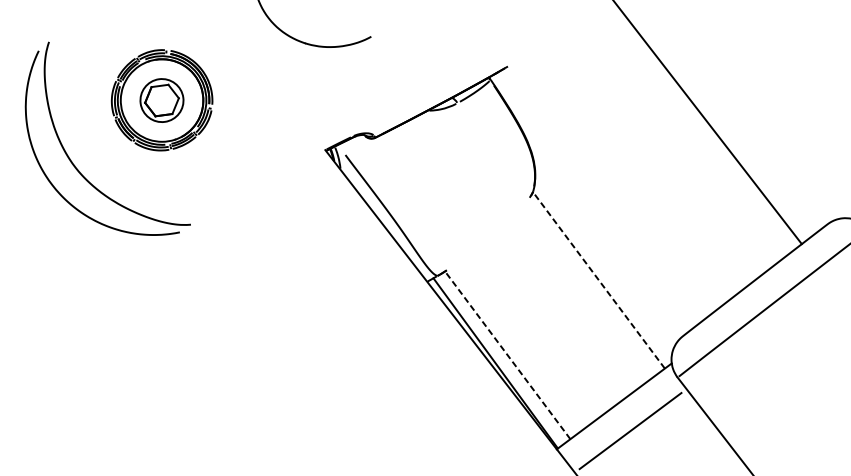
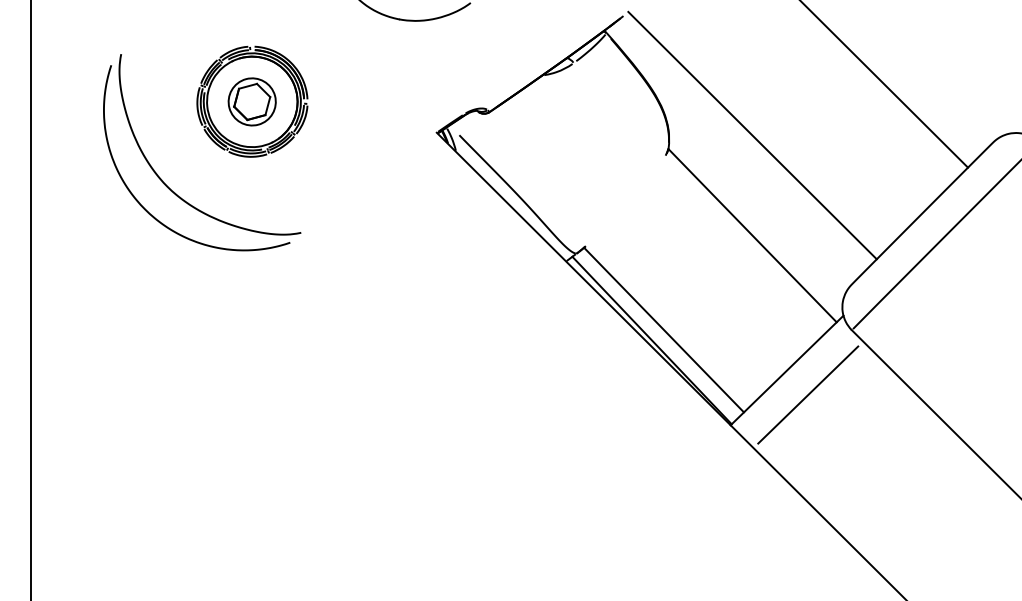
line: (610, 189) -> (752, 135), added
line: (598, 280) -> (752, 235), dashed -> solid
line: (508, 355) -> (664, 330), dashed -> solid

